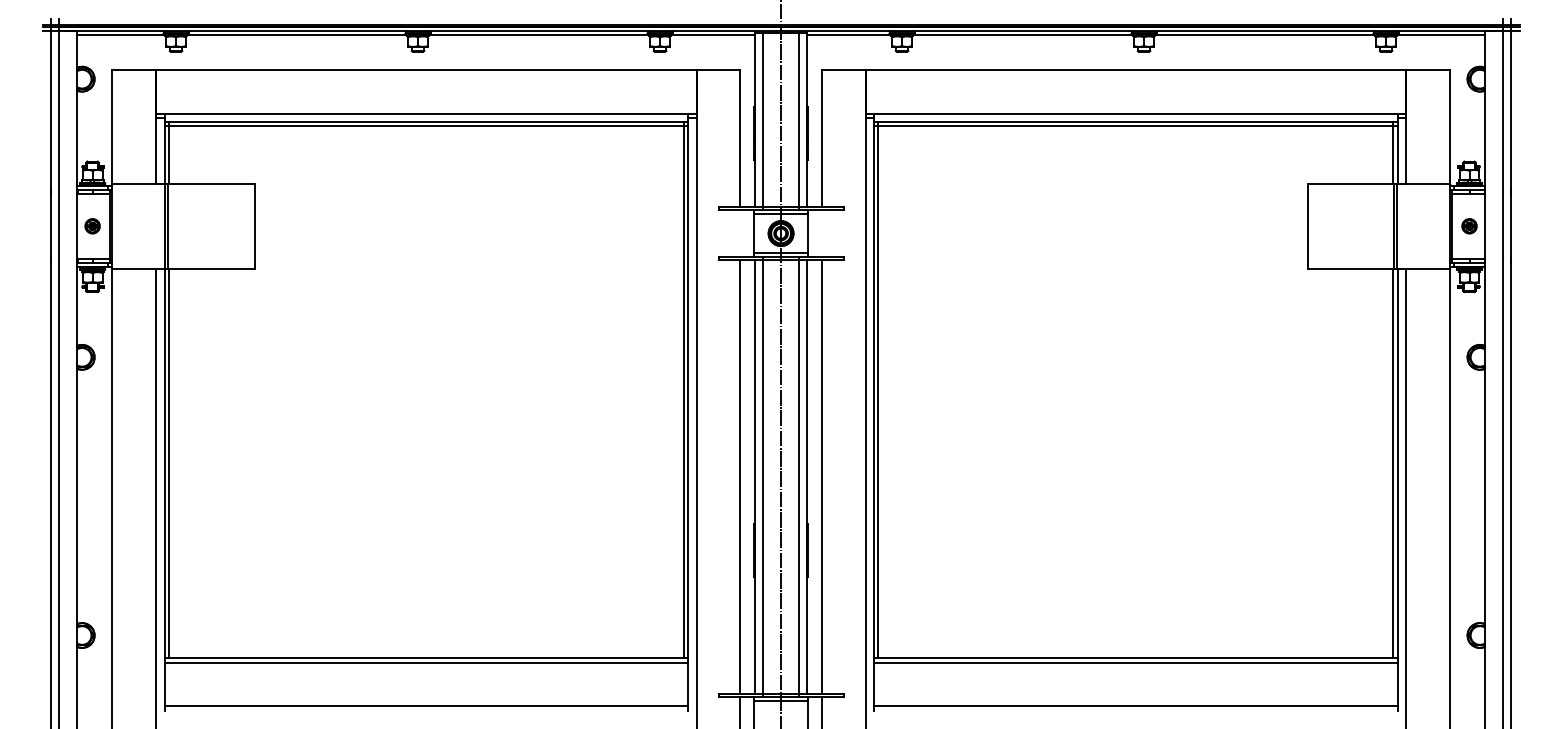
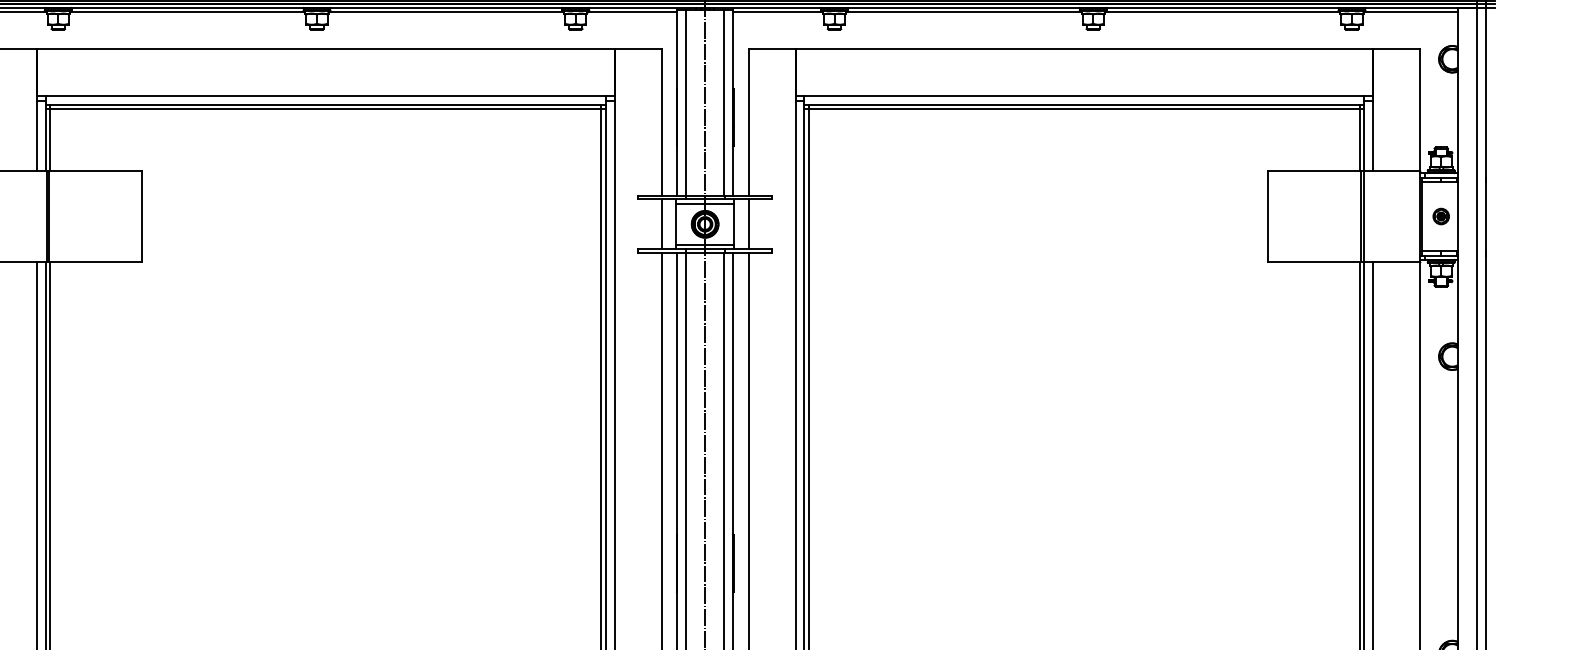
line: (740, 233) -> (661, 224), added
line: (821, 233) -> (748, 224), added

